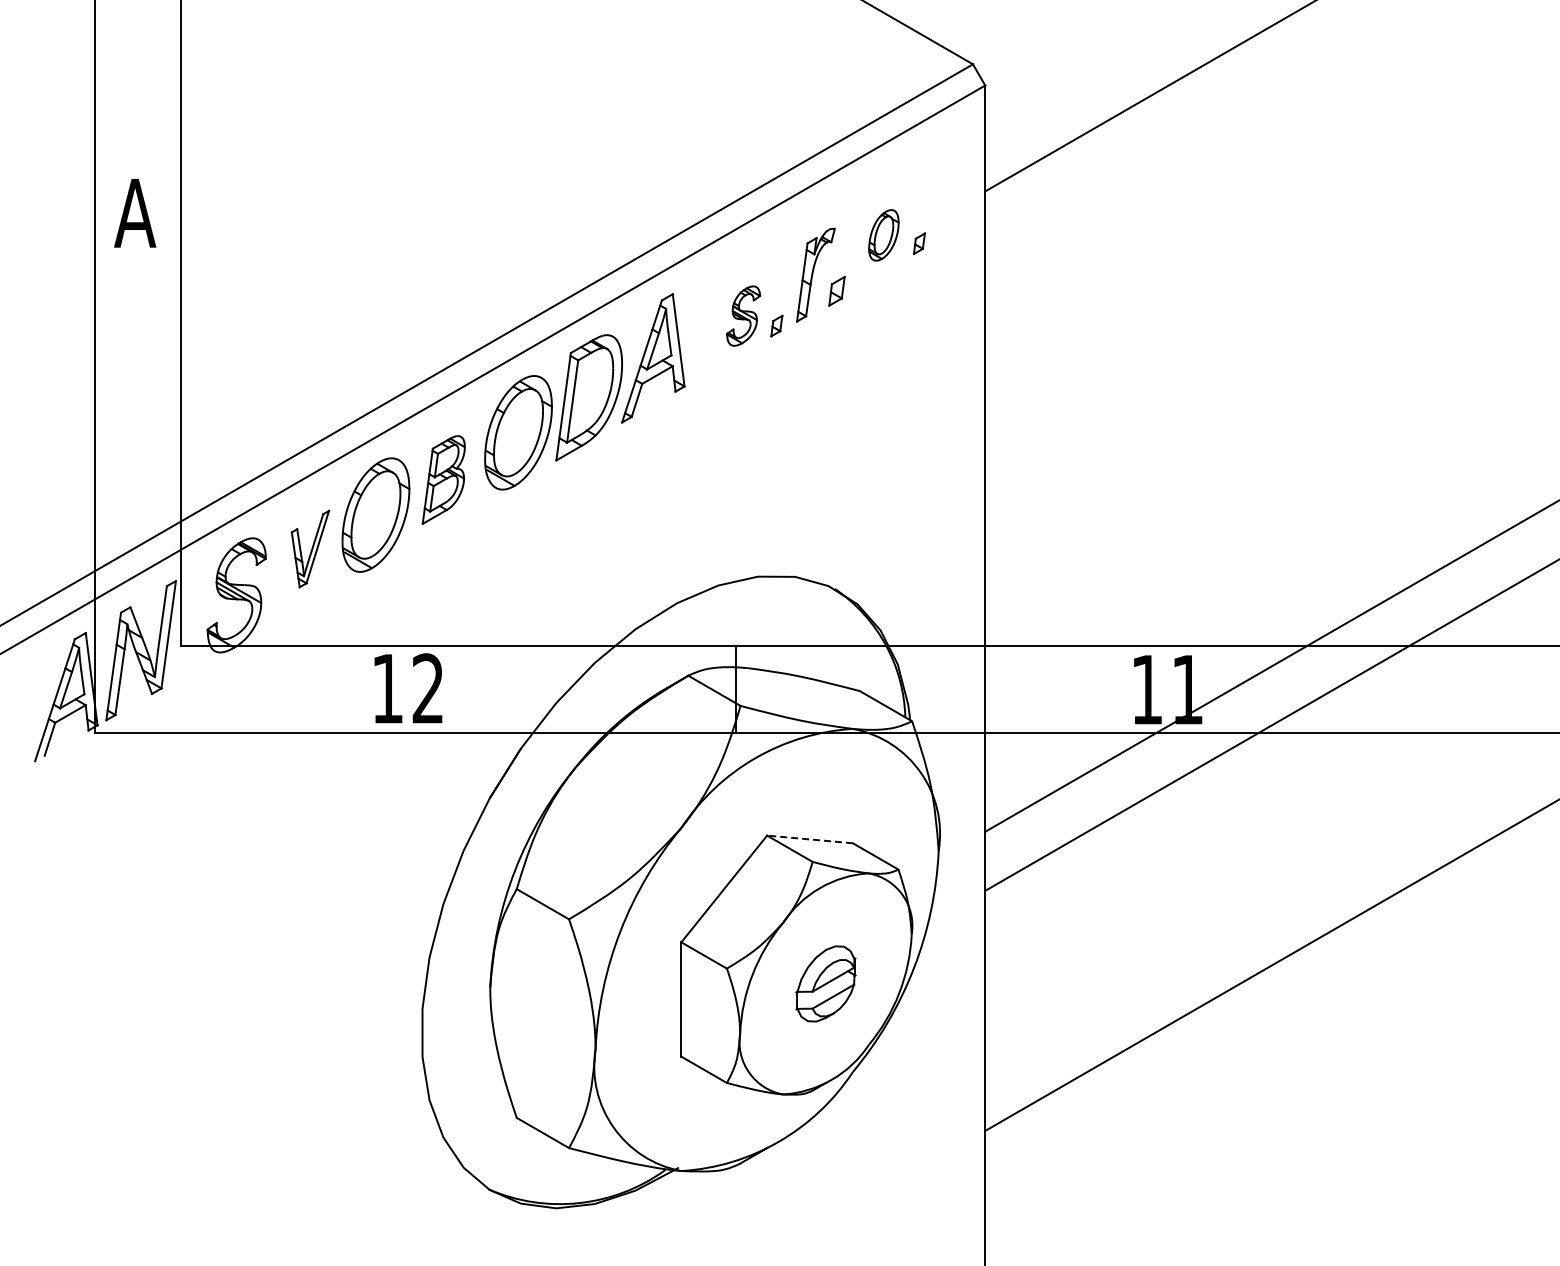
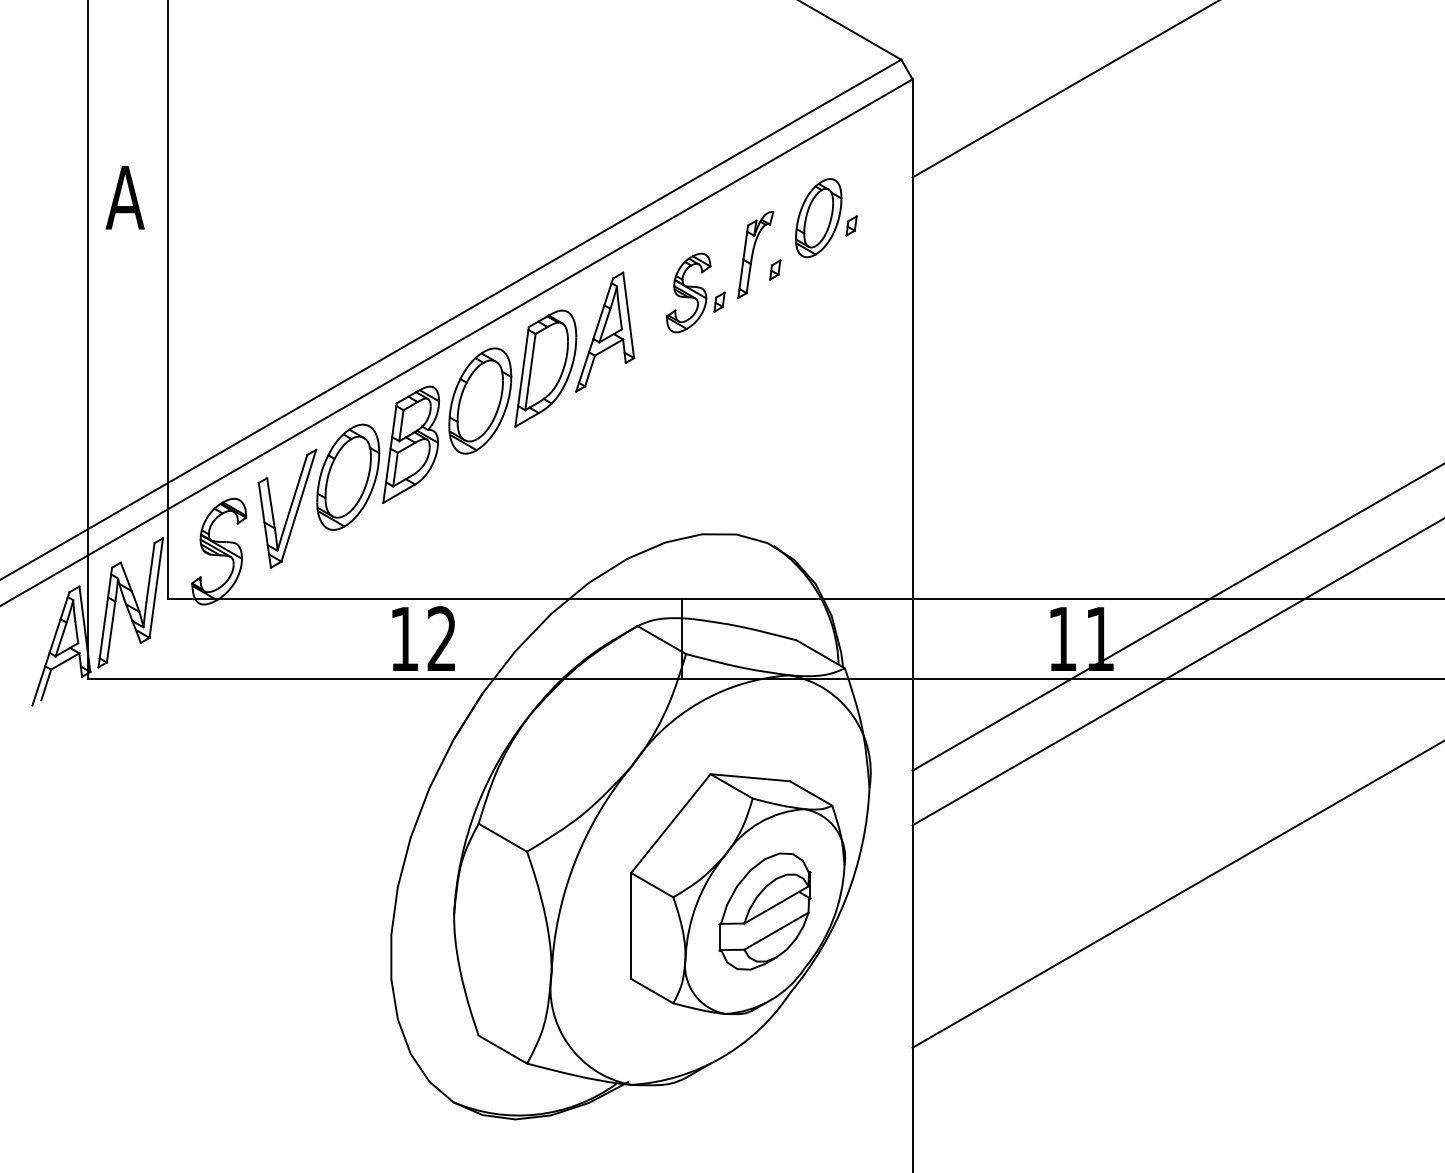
part: (883, 235) -> (818, 218), size x1.67
part: (836, 291) -> (774, 270), size x0.71
part: (743, 315) -> (688, 292), size x1.43
part: (443, 479) -> (410, 444), size x1.43
part: (310, 548) -> (287, 508), size x1.67
text: (408, 688) -> (423, 638), moved
line: (809, 839) -> (749, 777), dashed -> solid
part: (825, 983) -> (764, 911), size x1.67

